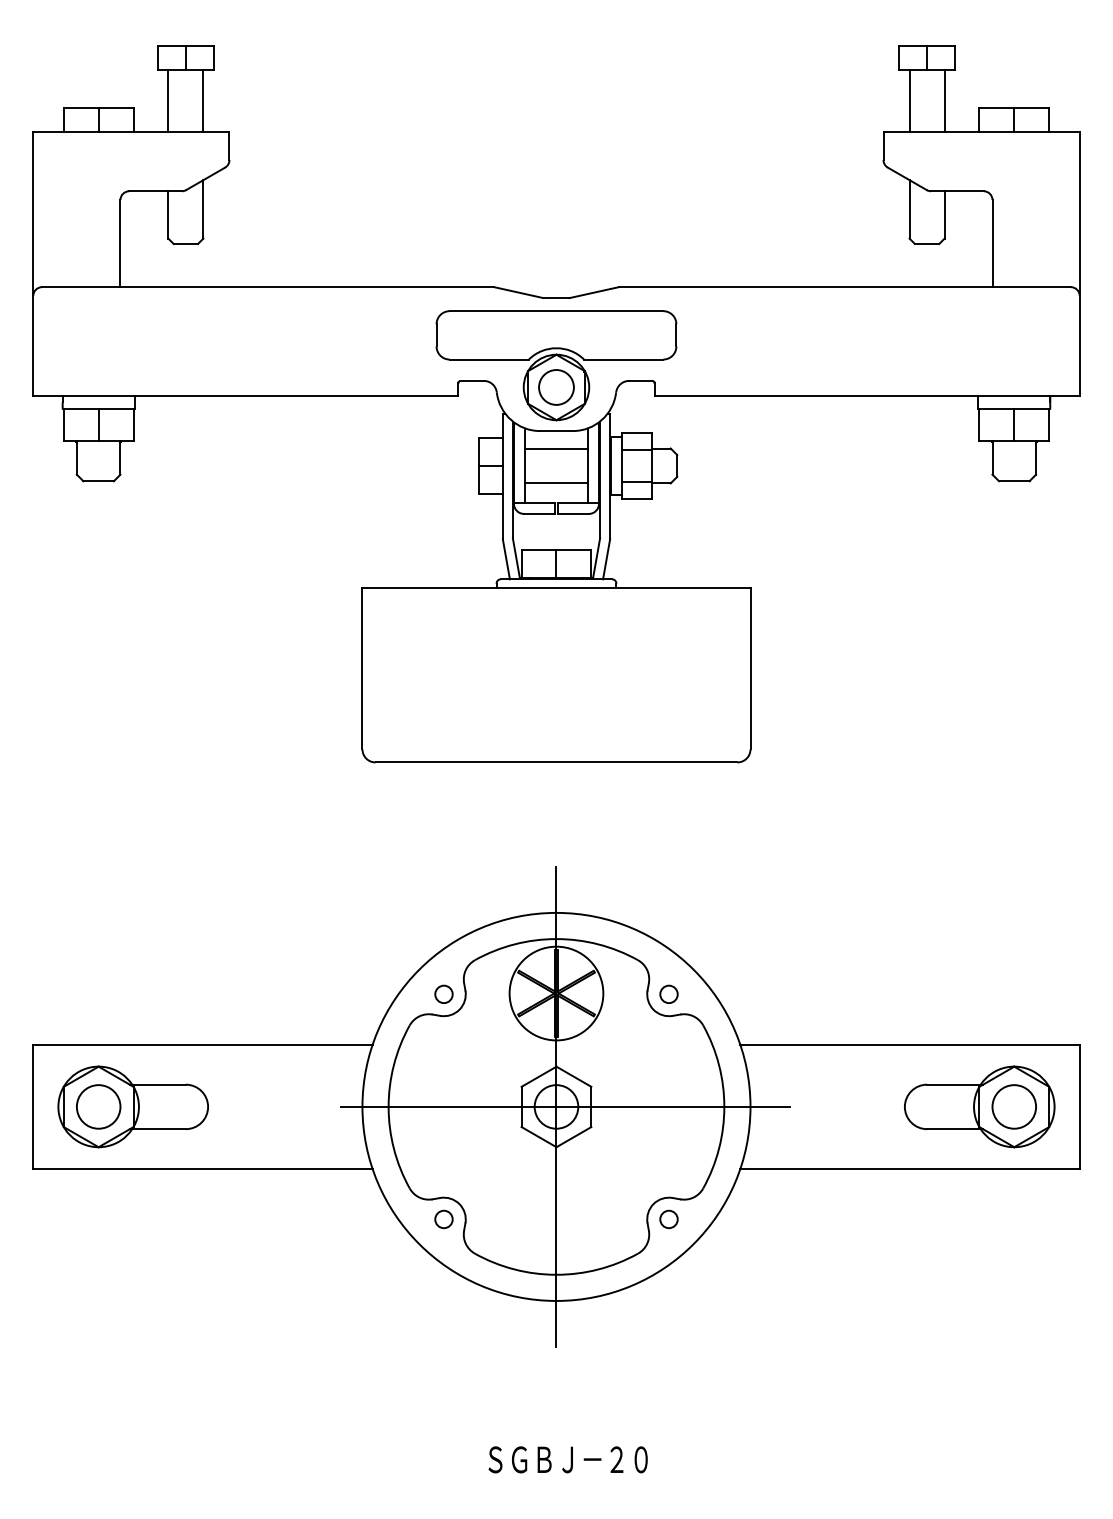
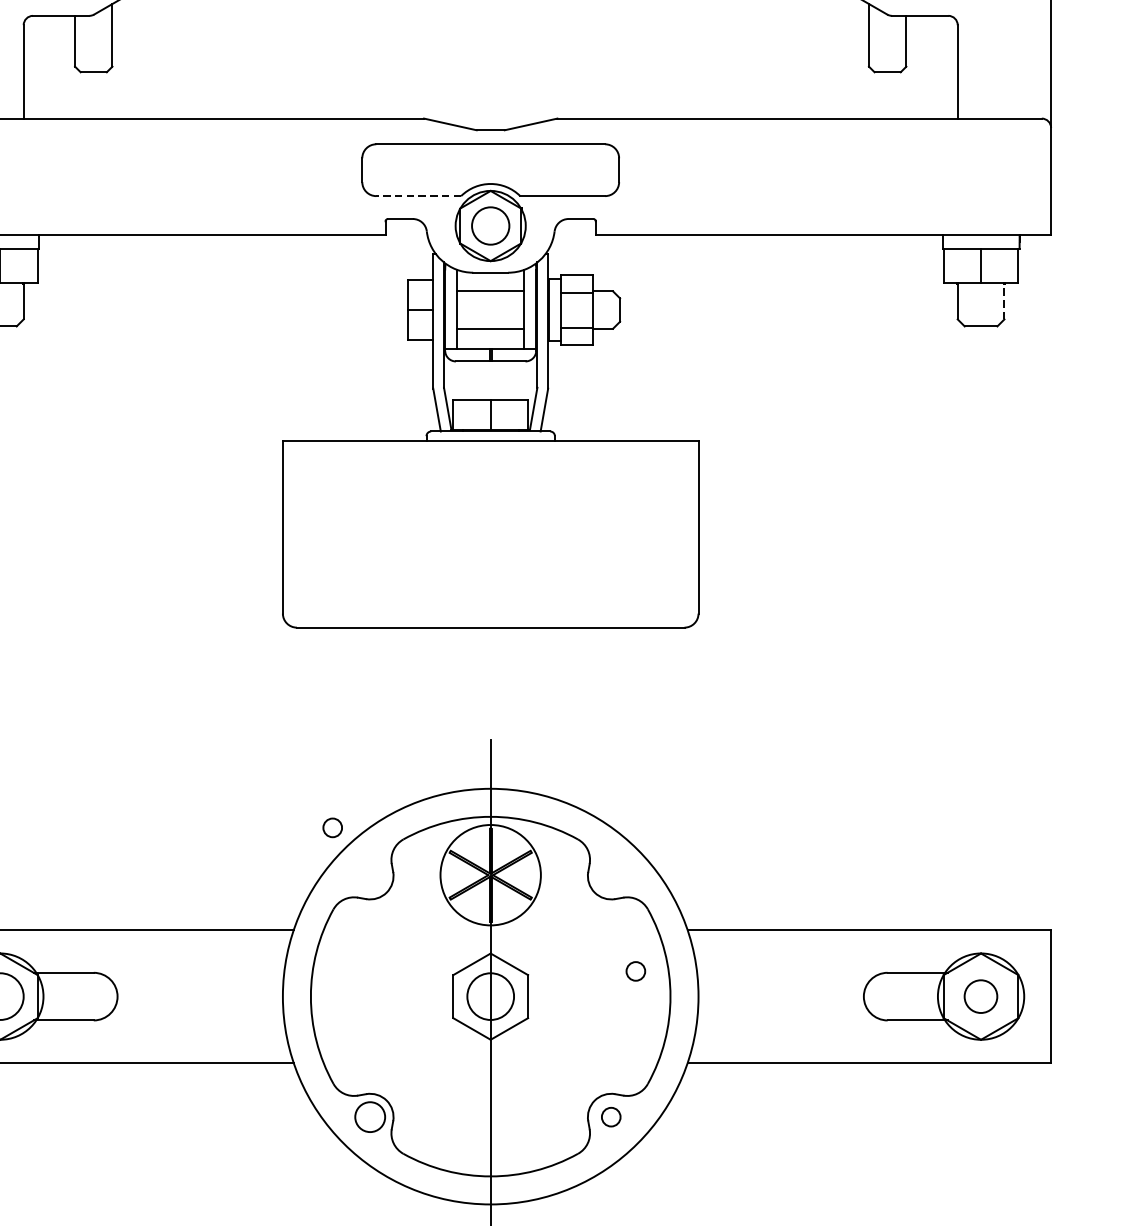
line: (489, 359) -> (418, 196), solid -> dashed
line: (1036, 457) -> (1004, 301), solid -> dashed
circle: (443, 993) -> (332, 826), moved
circle: (668, 993) -> (635, 970), moved
line: (565, 1106) -> (500, 996), removed
circle: (1013, 1106) -> (980, 996), size x0.7
circle: (443, 1219) -> (369, 1117), size x1.6

